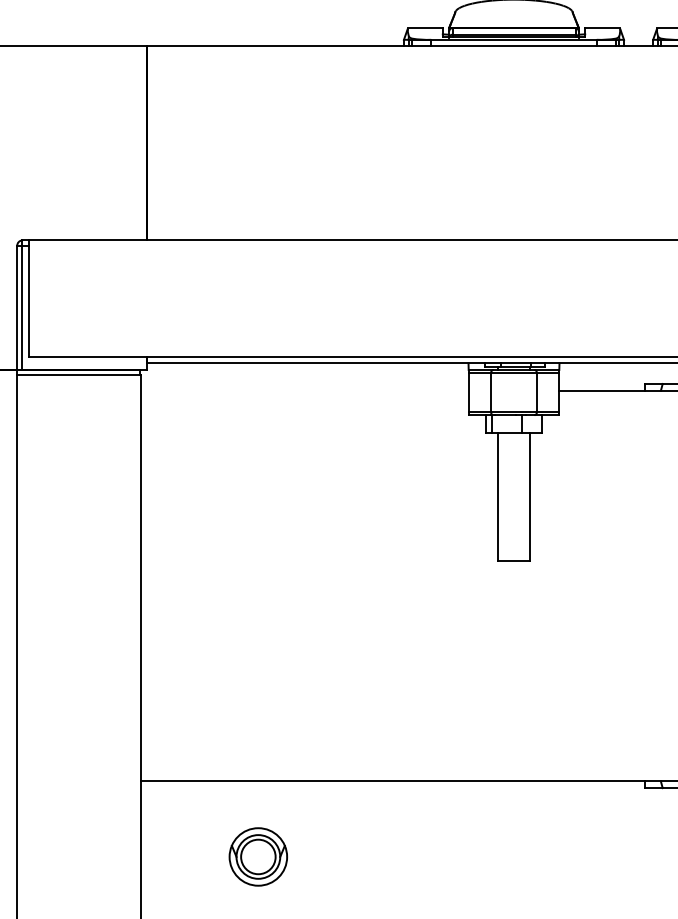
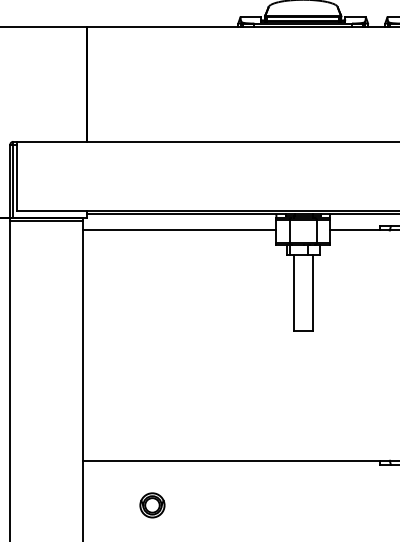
line: (304, 390) -> (179, 230), added
part: (258, 857) -> (152, 505), size x0.71

